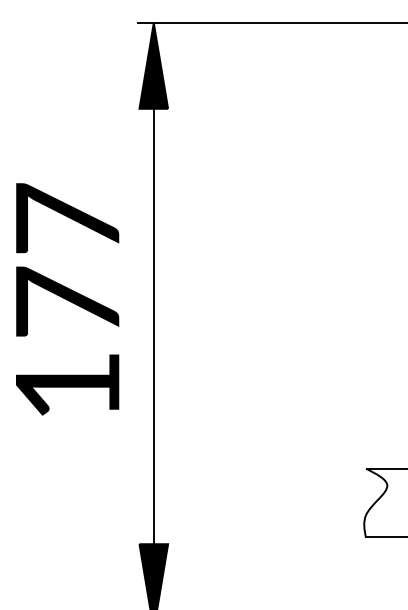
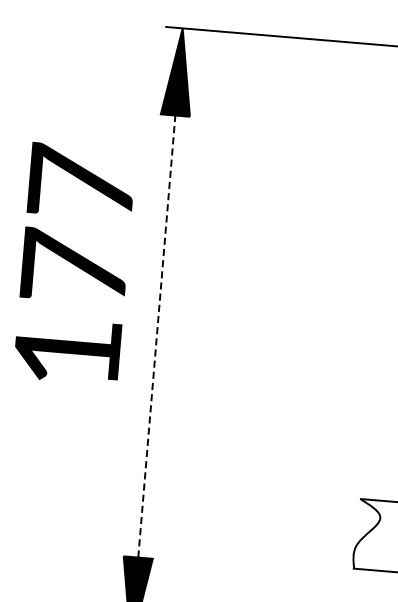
text: (67, 299) -> (74, 264), moved
line: (153, 326) -> (156, 336), solid -> dashed

